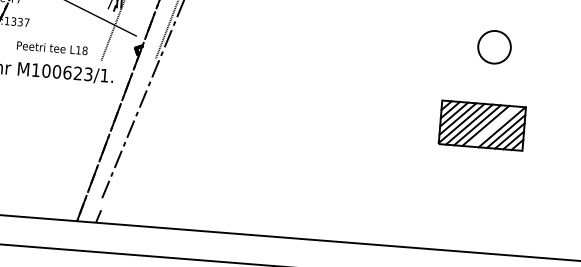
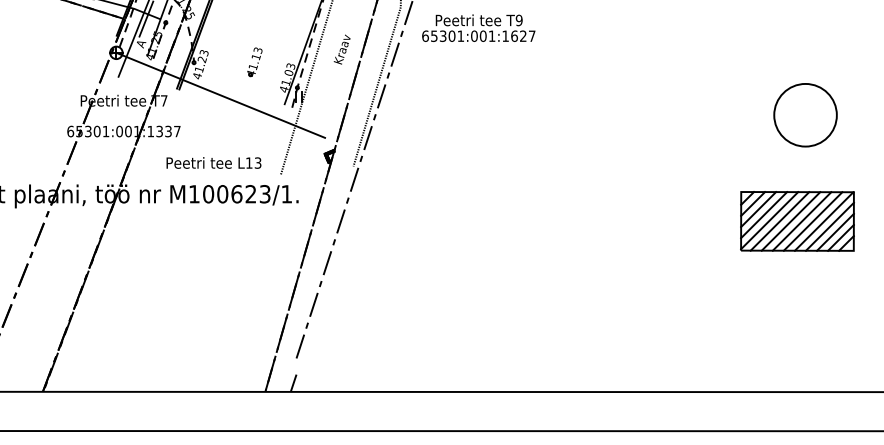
circle: (494, 46) -> (805, 114), size x1.43
text: (84, 50) -> (257, 162), L18 -> L13
line: (493, 126) -> (812, 221), added

